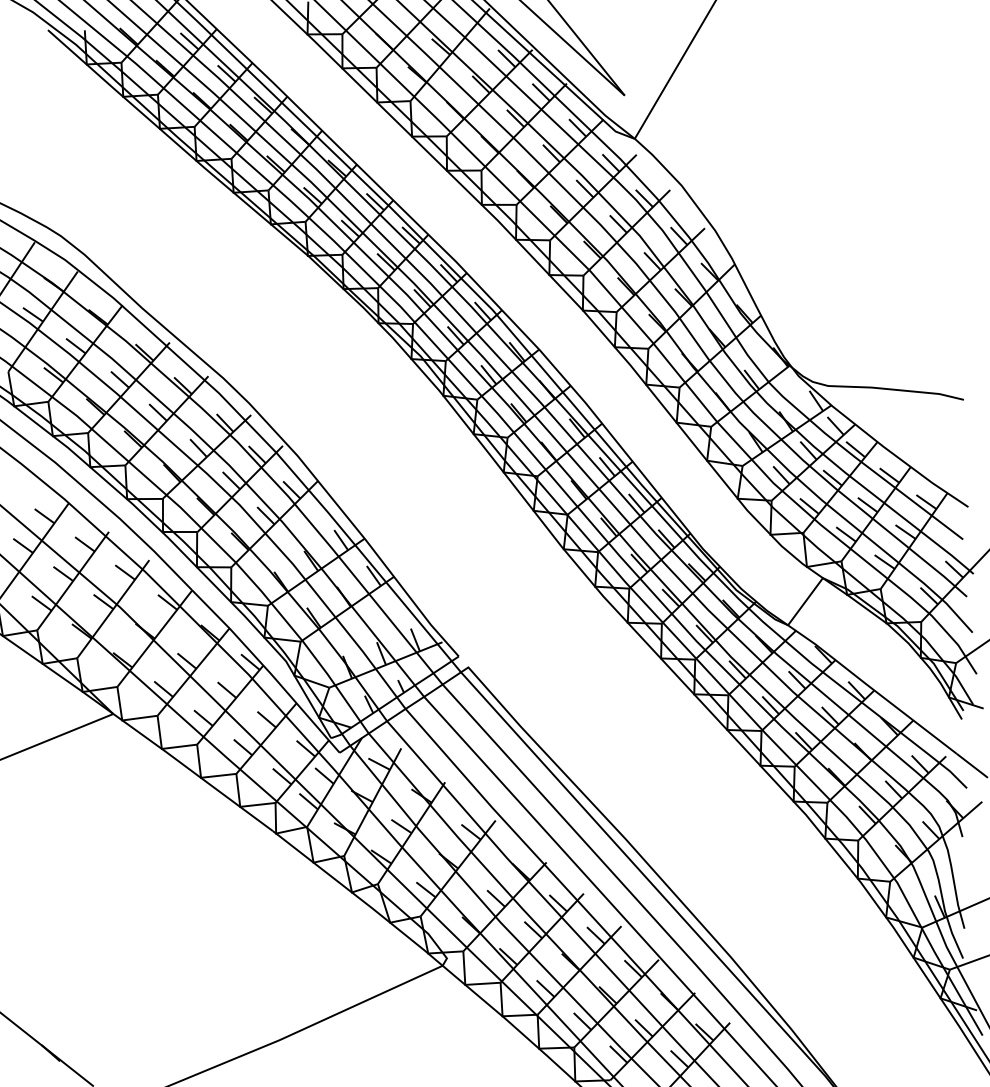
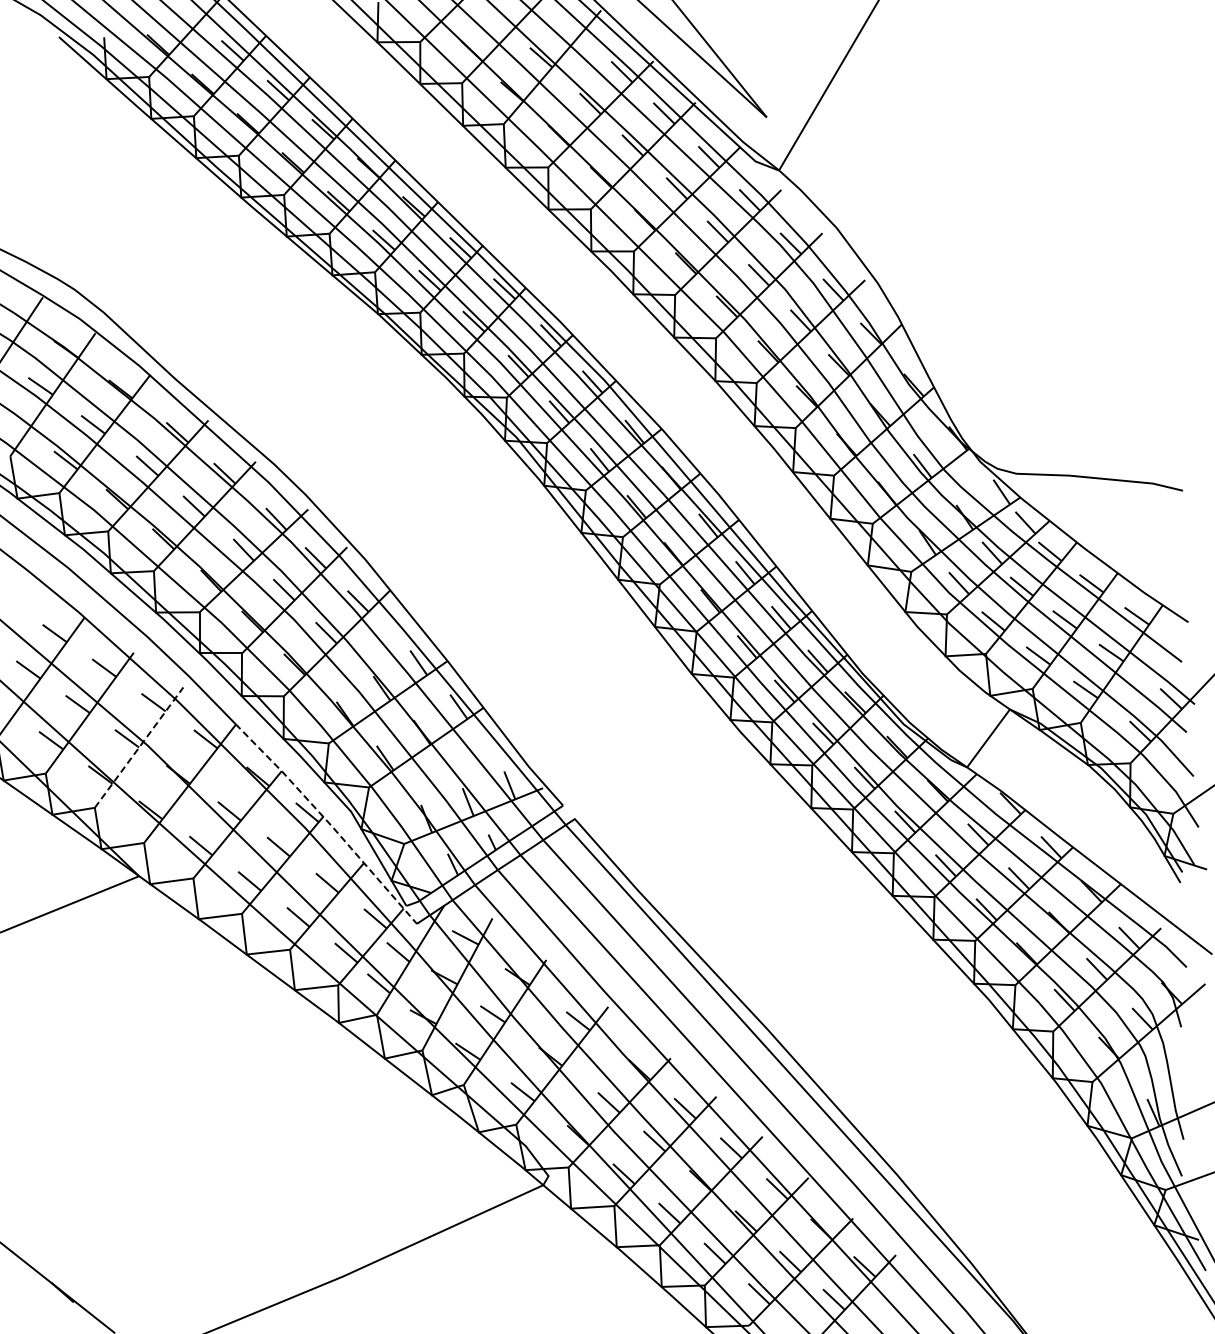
line: (113, 609) -> (139, 747), solid -> dashed
line: (266, 669) -> (327, 821), solid -> dashed

